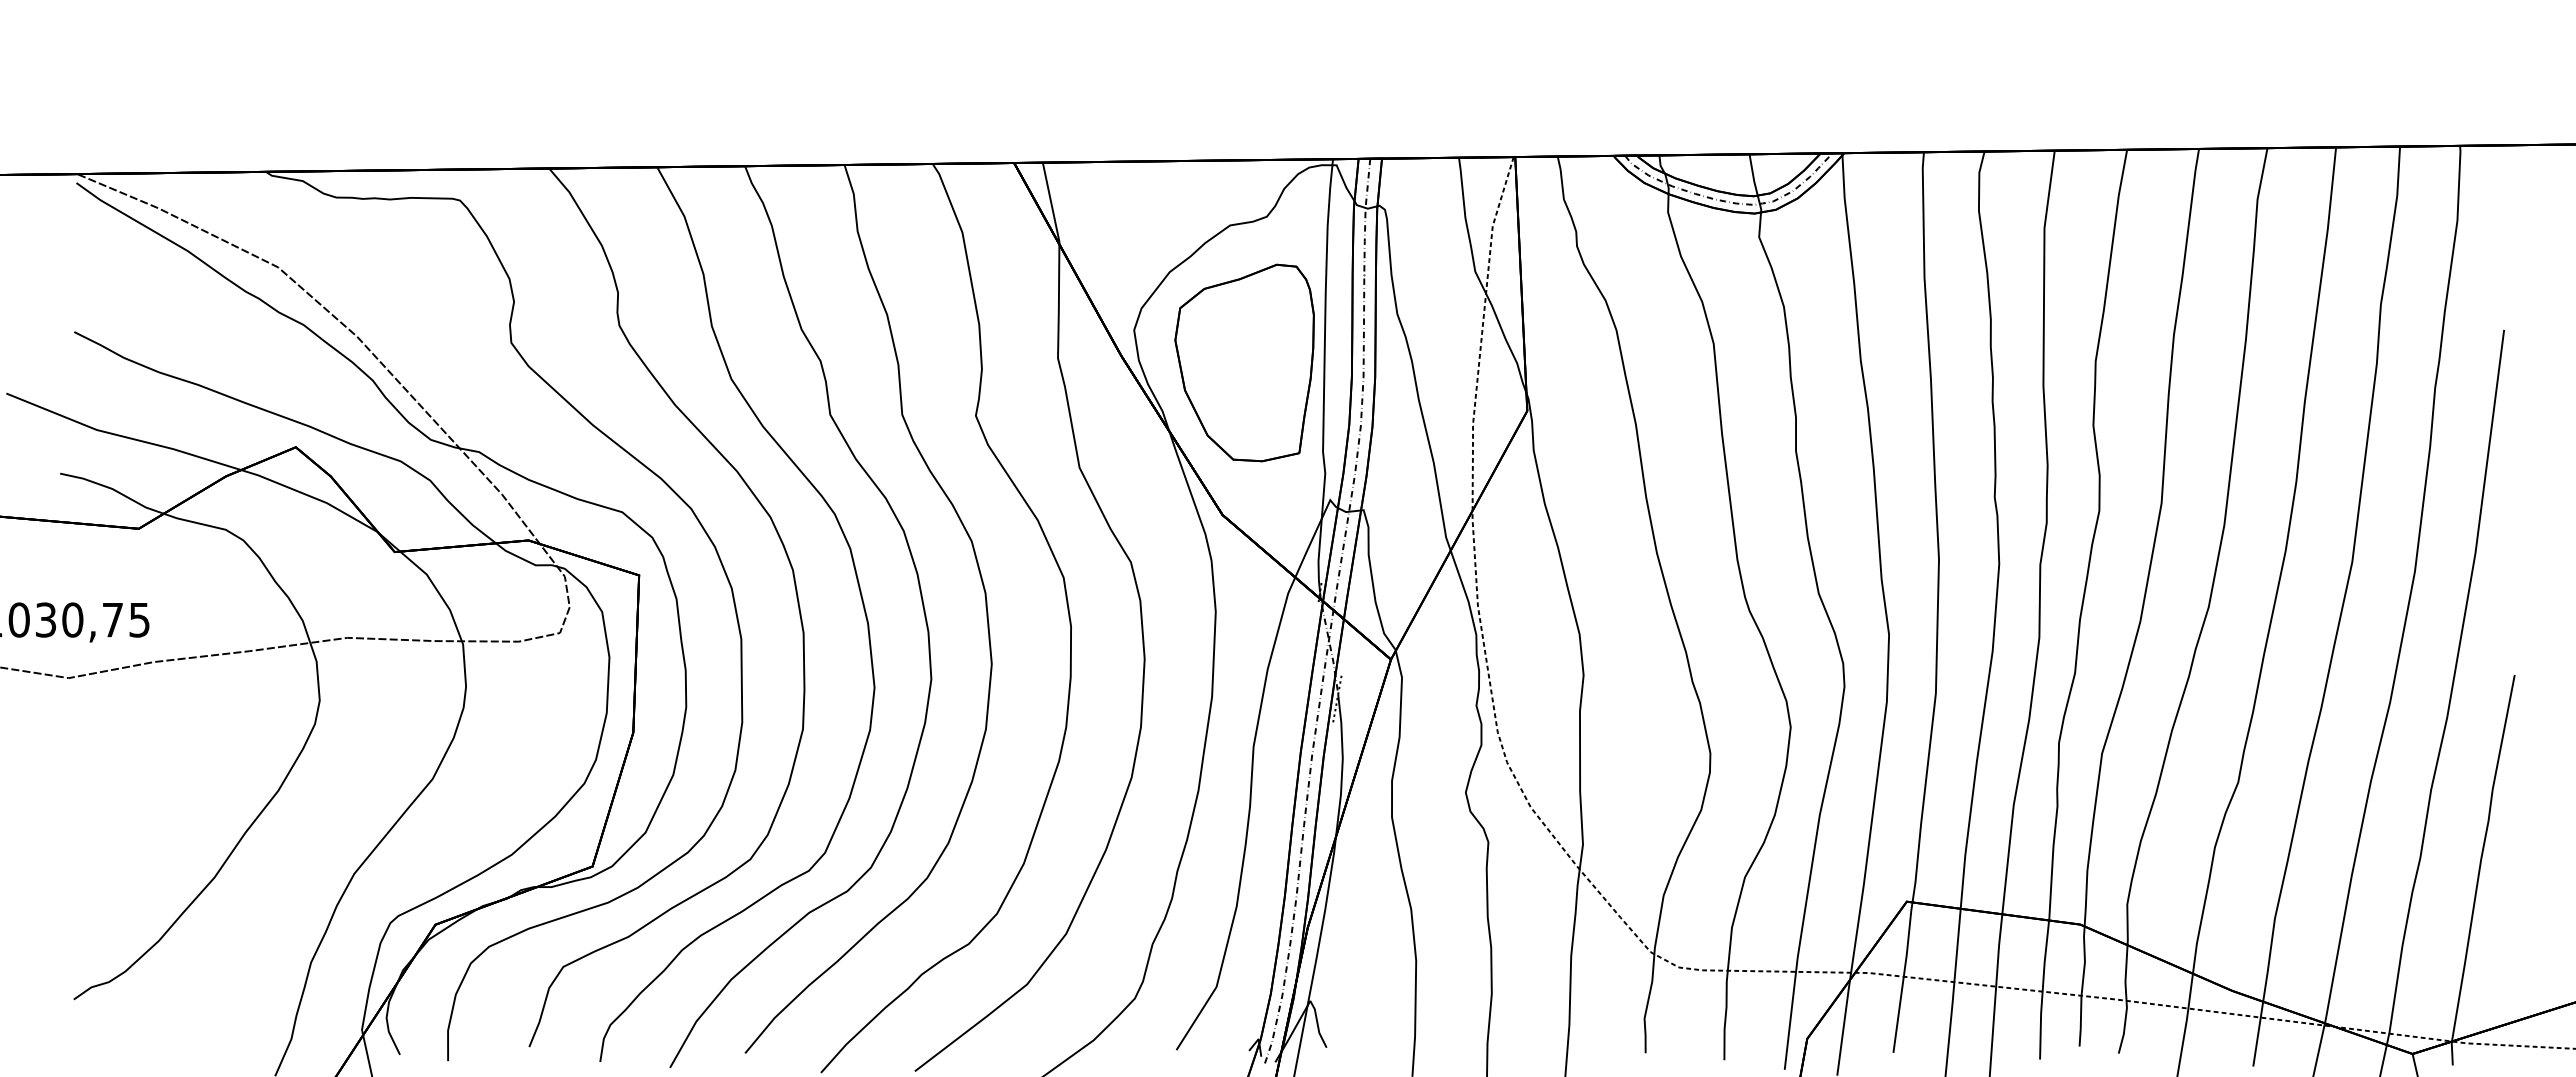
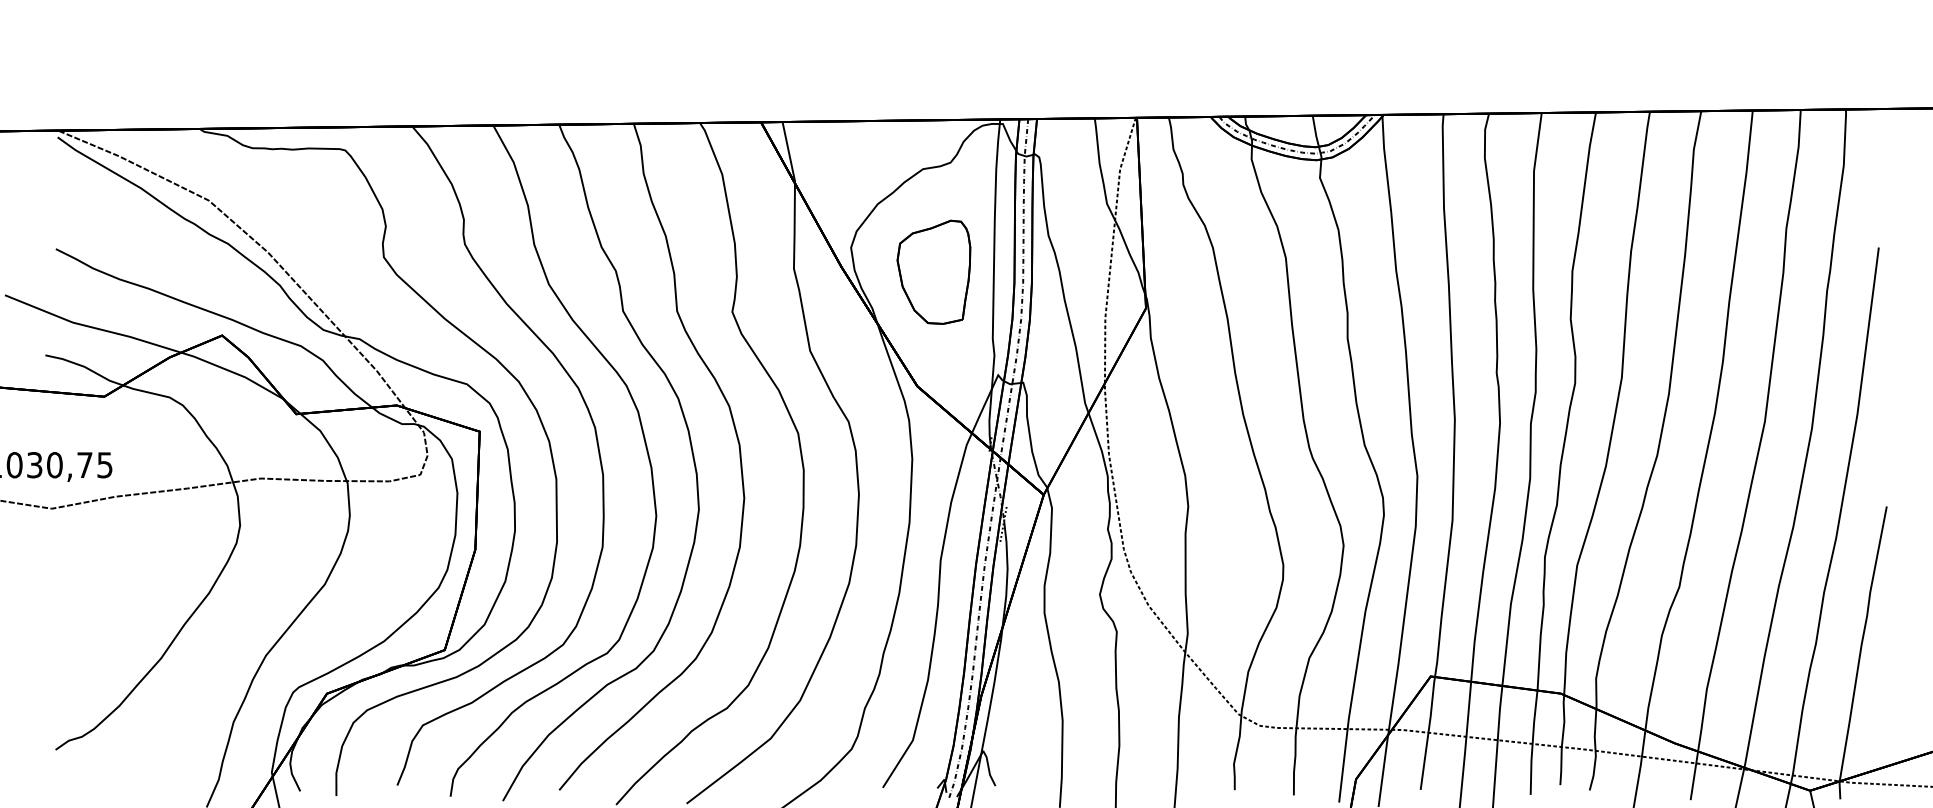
part: (1244, 362) -> (933, 271), size x0.7

